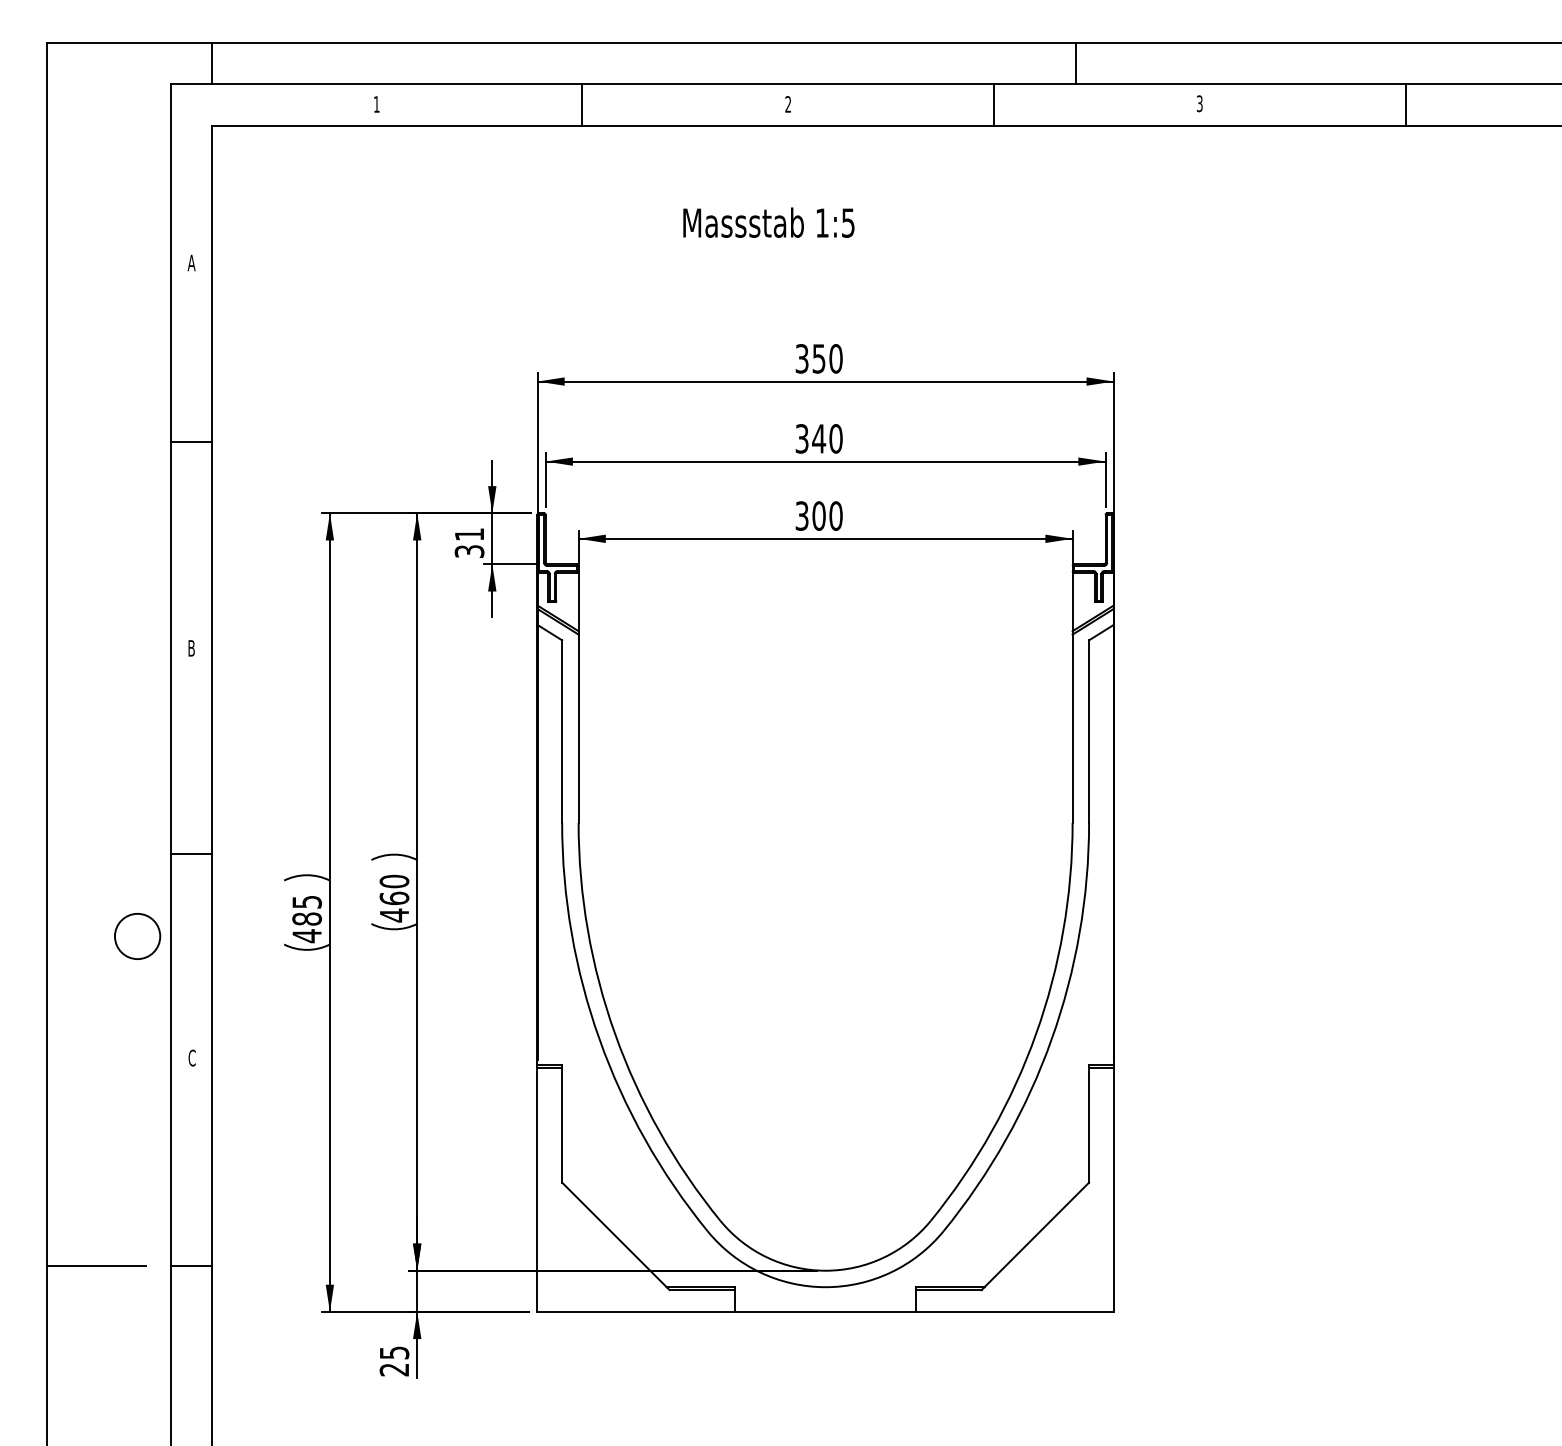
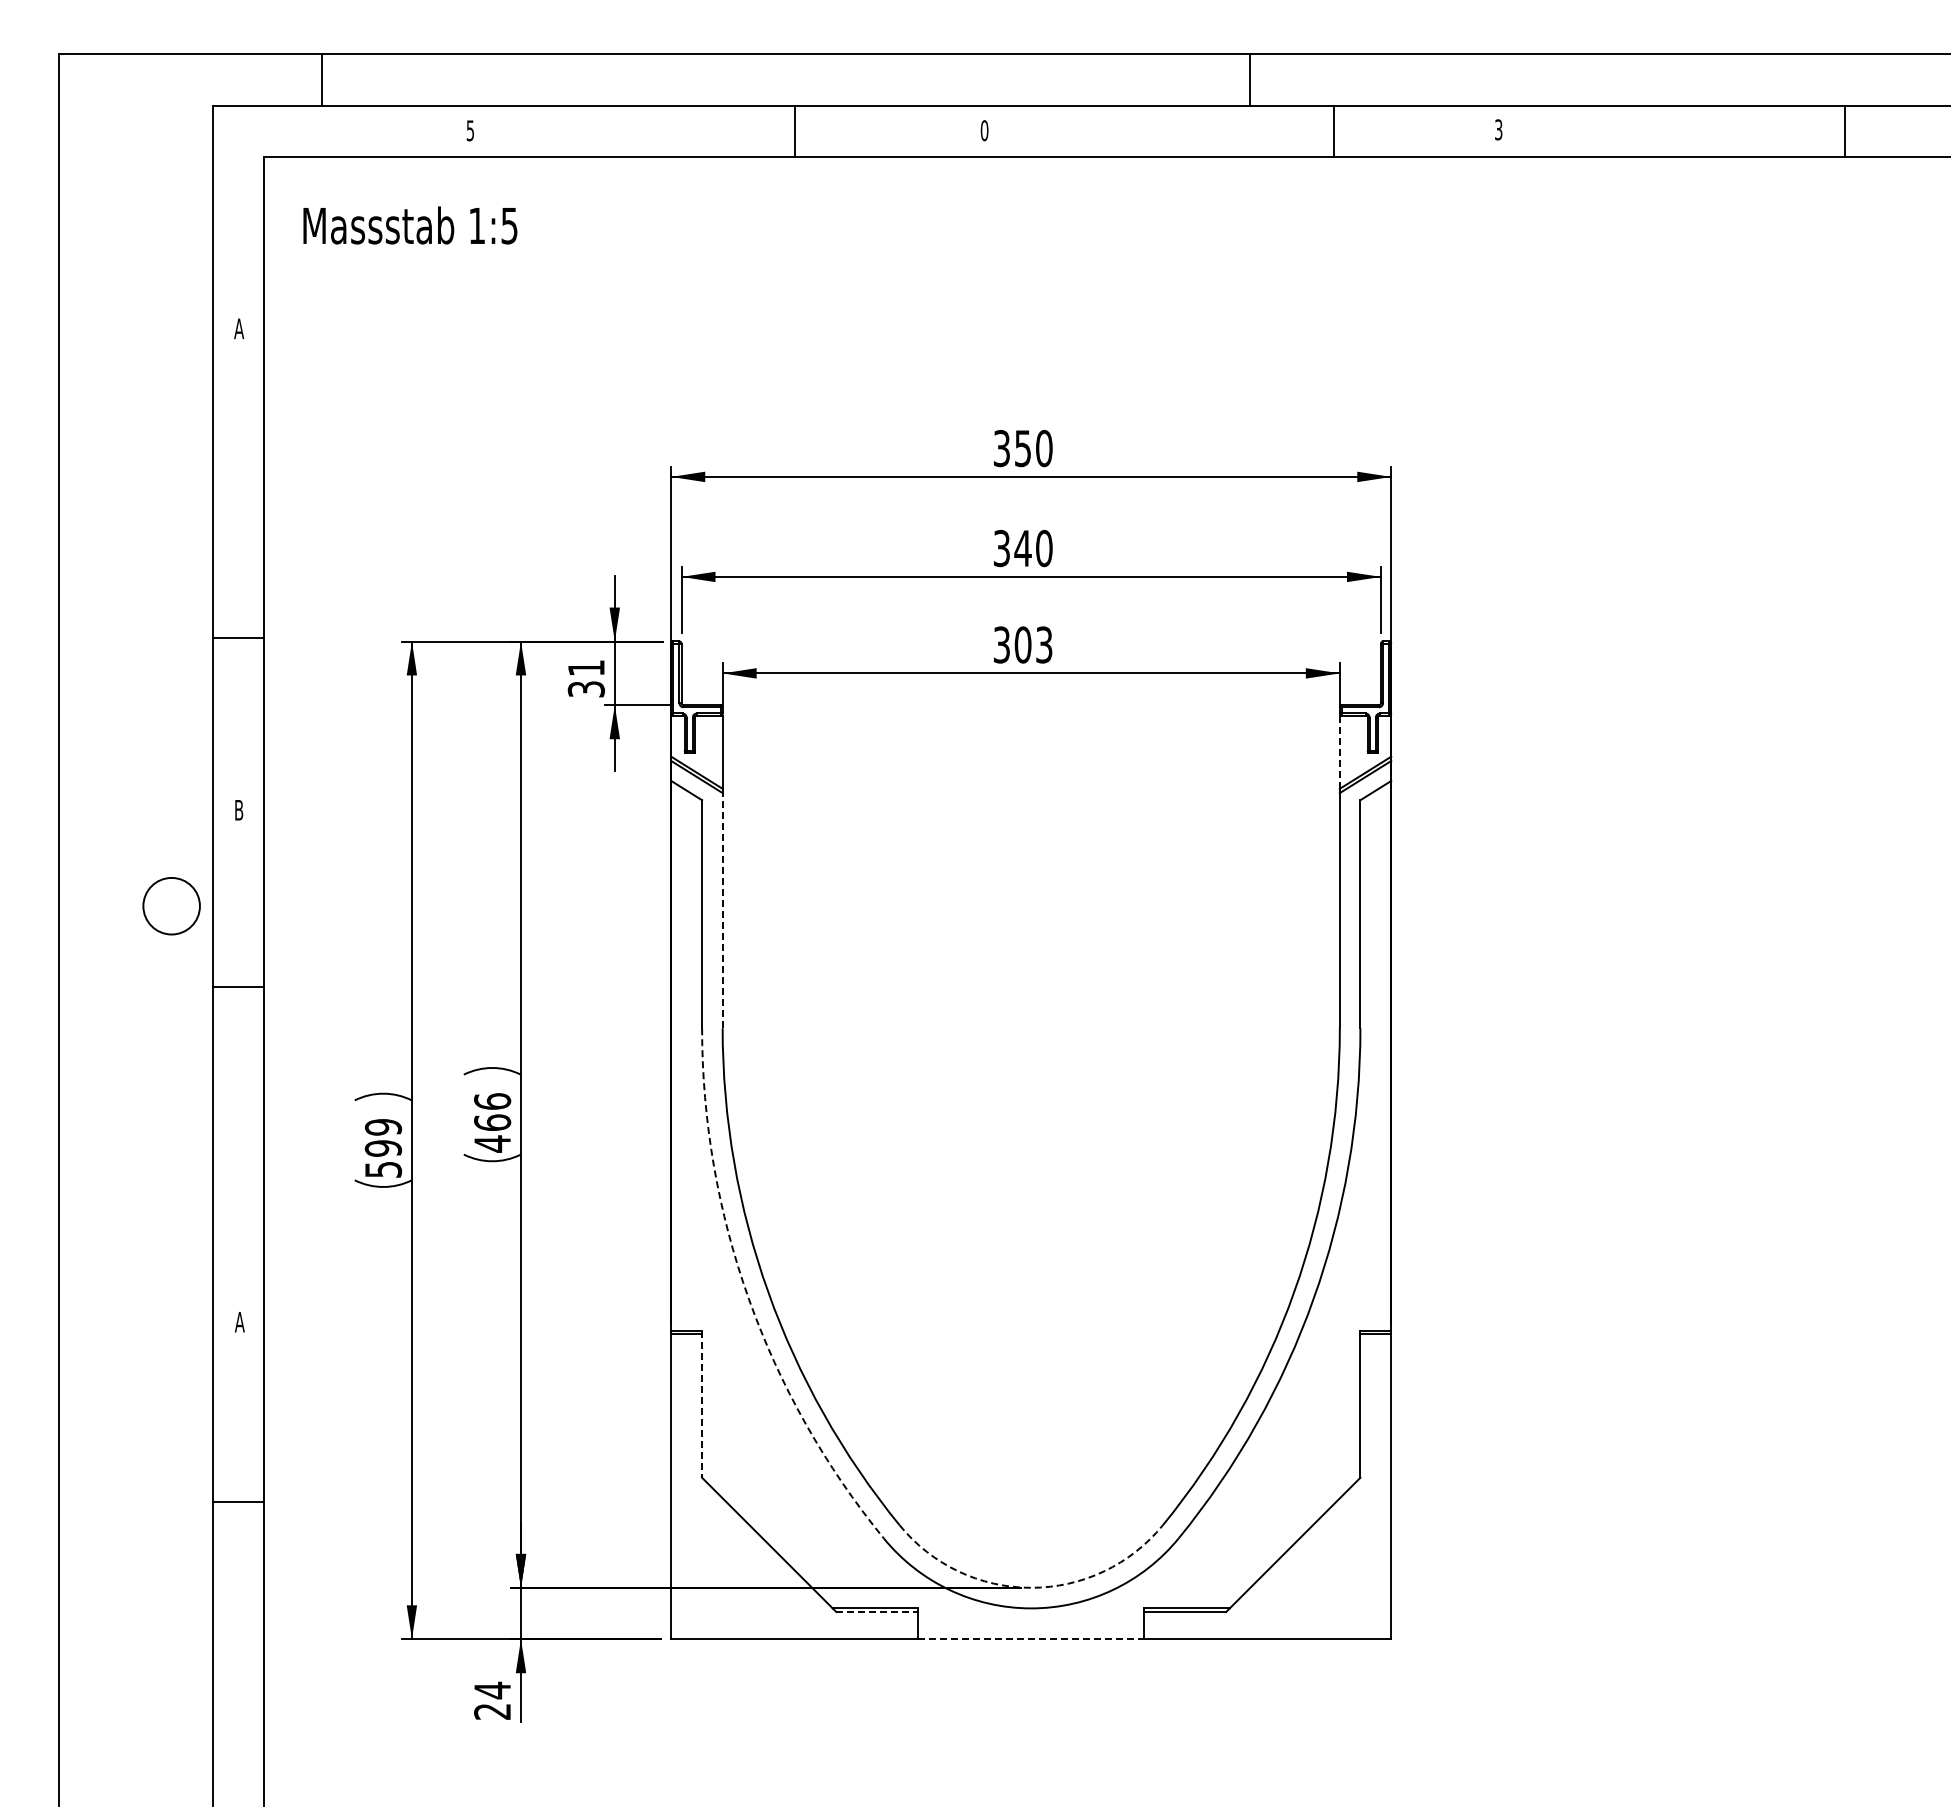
line: (211, 63) -> (322, 79), moved
line: (1076, 63) -> (1250, 79), moved
text: (375, 104) -> (469, 130), 1 -> 5
text: (788, 104) -> (984, 130), 2 -> 0
line: (582, 105) -> (795, 131), moved
line: (993, 105) -> (1334, 131), moved
line: (1405, 105) -> (1844, 131), moved
text: (768, 222) -> (410, 225), moved
line: (191, 442) -> (238, 638), moved
text: (836, 515) -> (1044, 644), 300 -> 303
line: (1072, 602) -> (1339, 752), solid -> dashed
line: (578, 728) -> (722, 910), solid -> dashed
line: (191, 854) -> (238, 987), moved
text: (394, 881) -> (492, 1101), 460 -> 466
text: (307, 919) -> (383, 1148), 485 -> 599
circle: (137, 936) -> (171, 906), moved
arc: (599, 1039) -> (748, 1299), solid -> dashed
text: (191, 1057) -> (239, 1321), C -> A
line: (562, 1124) -> (702, 1404), solid -> dashed
line: (95, 1265) -> (119, 1581), removed
line: (191, 1265) -> (238, 1501), moved
arc: (825, 1270) -> (1031, 1587), solid -> dashed
line: (702, 1290) -> (877, 1612), solid -> dashed
line: (825, 1312) -> (1031, 1639), solid -> dashed
text: (394, 1352) -> (492, 1690), 25 -> 24

